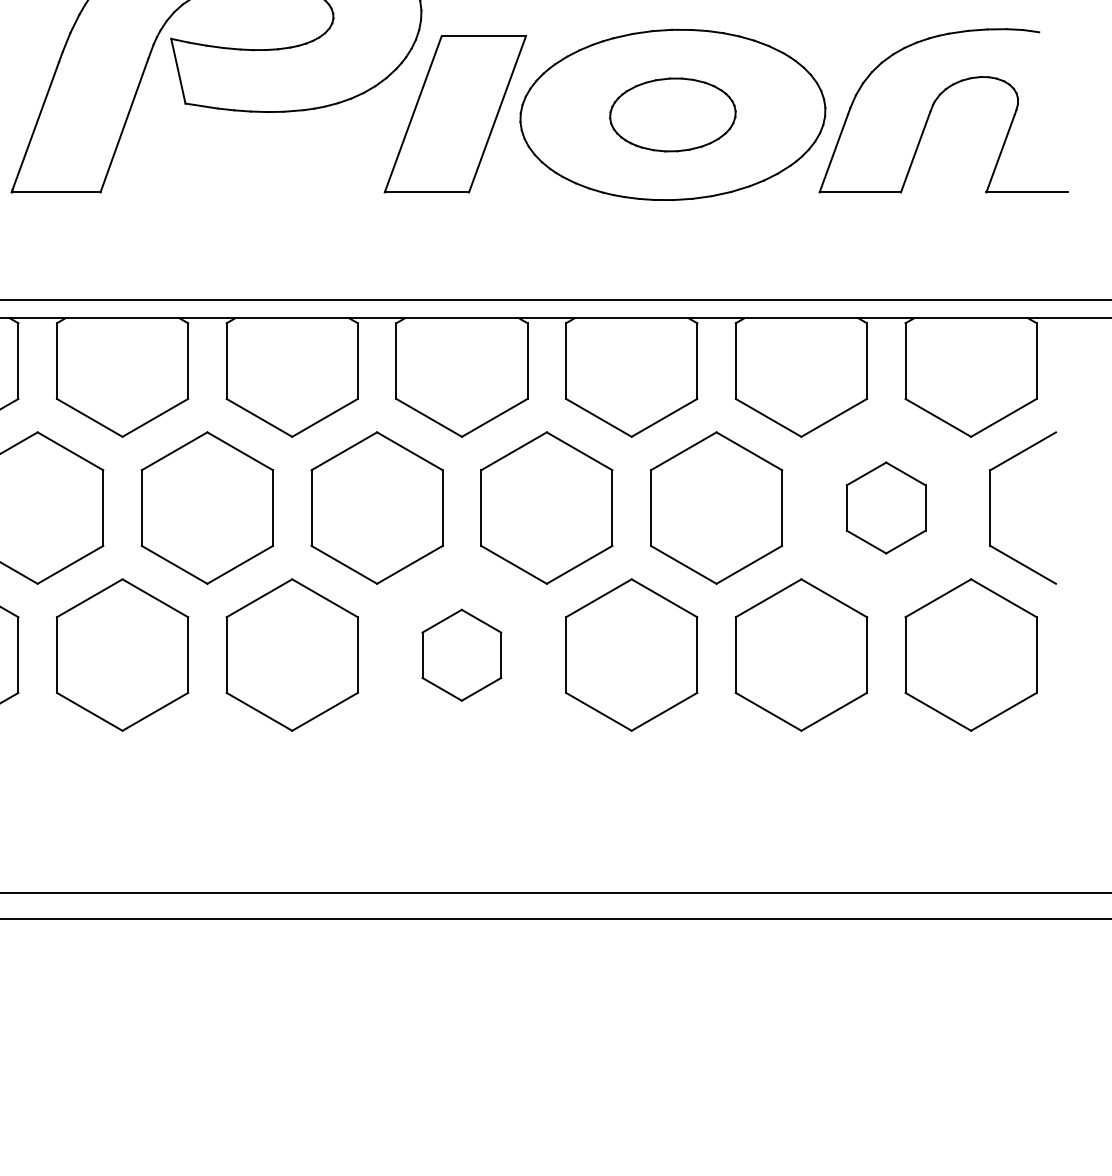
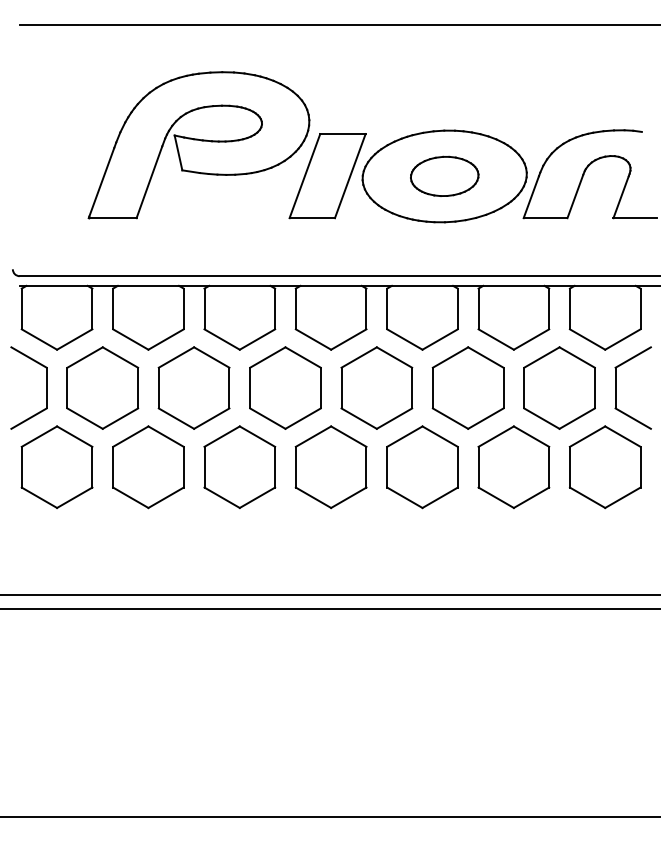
part: (886, 506) -> (559, 387), size x1.67
part: (460, 655) -> (330, 467), size x1.67

